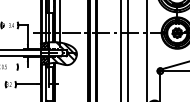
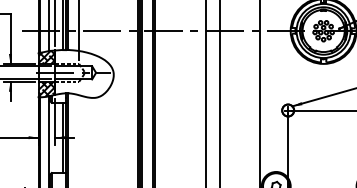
hatch: (62, 53) -> (83, 73), removed

